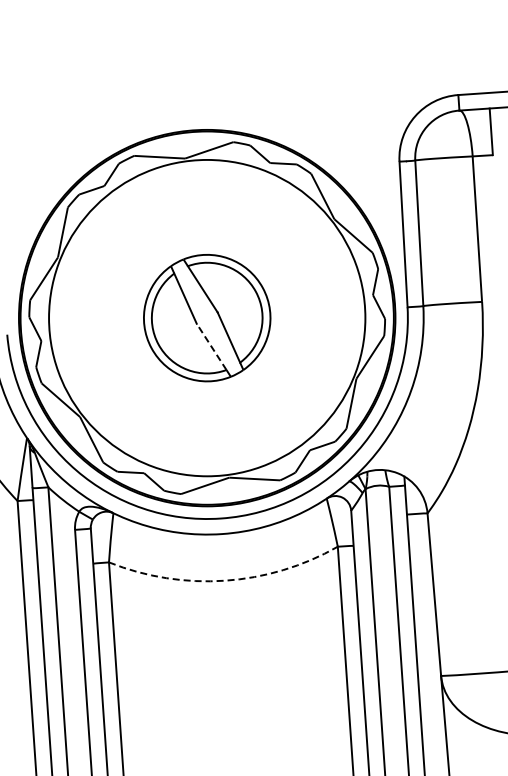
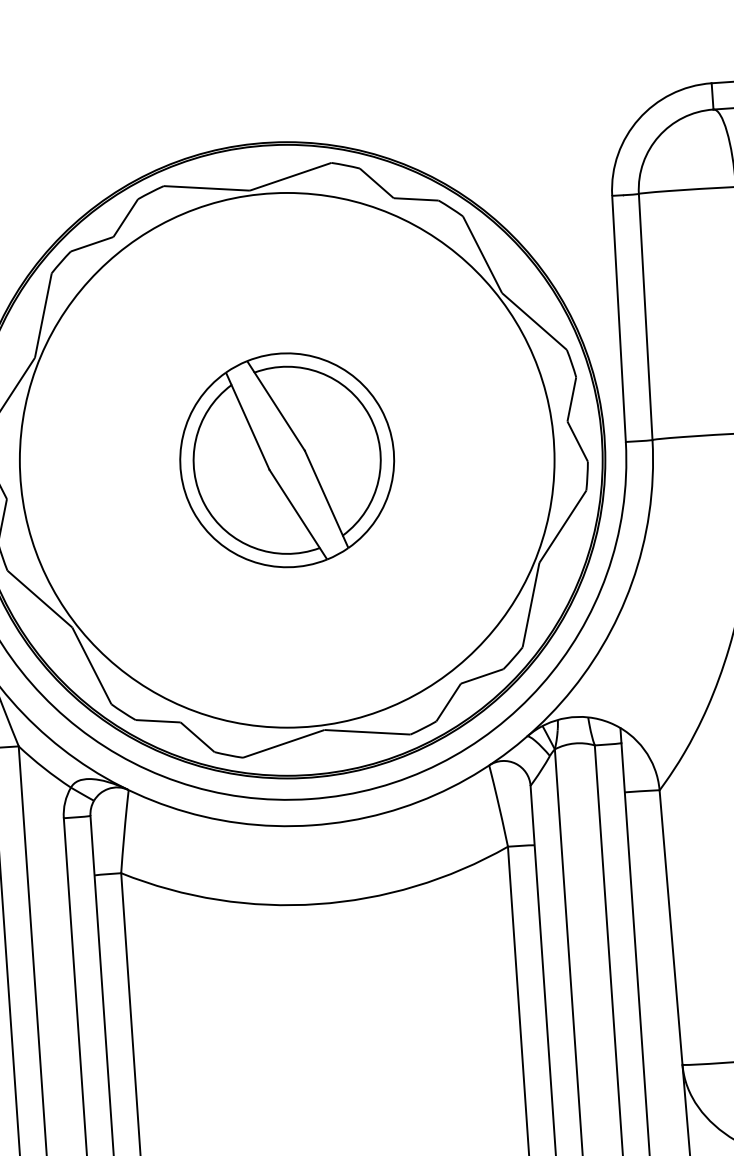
line: (211, 346) -> (294, 508), dashed -> solid
arc: (225, 580) -> (318, 903), dashed -> solid

